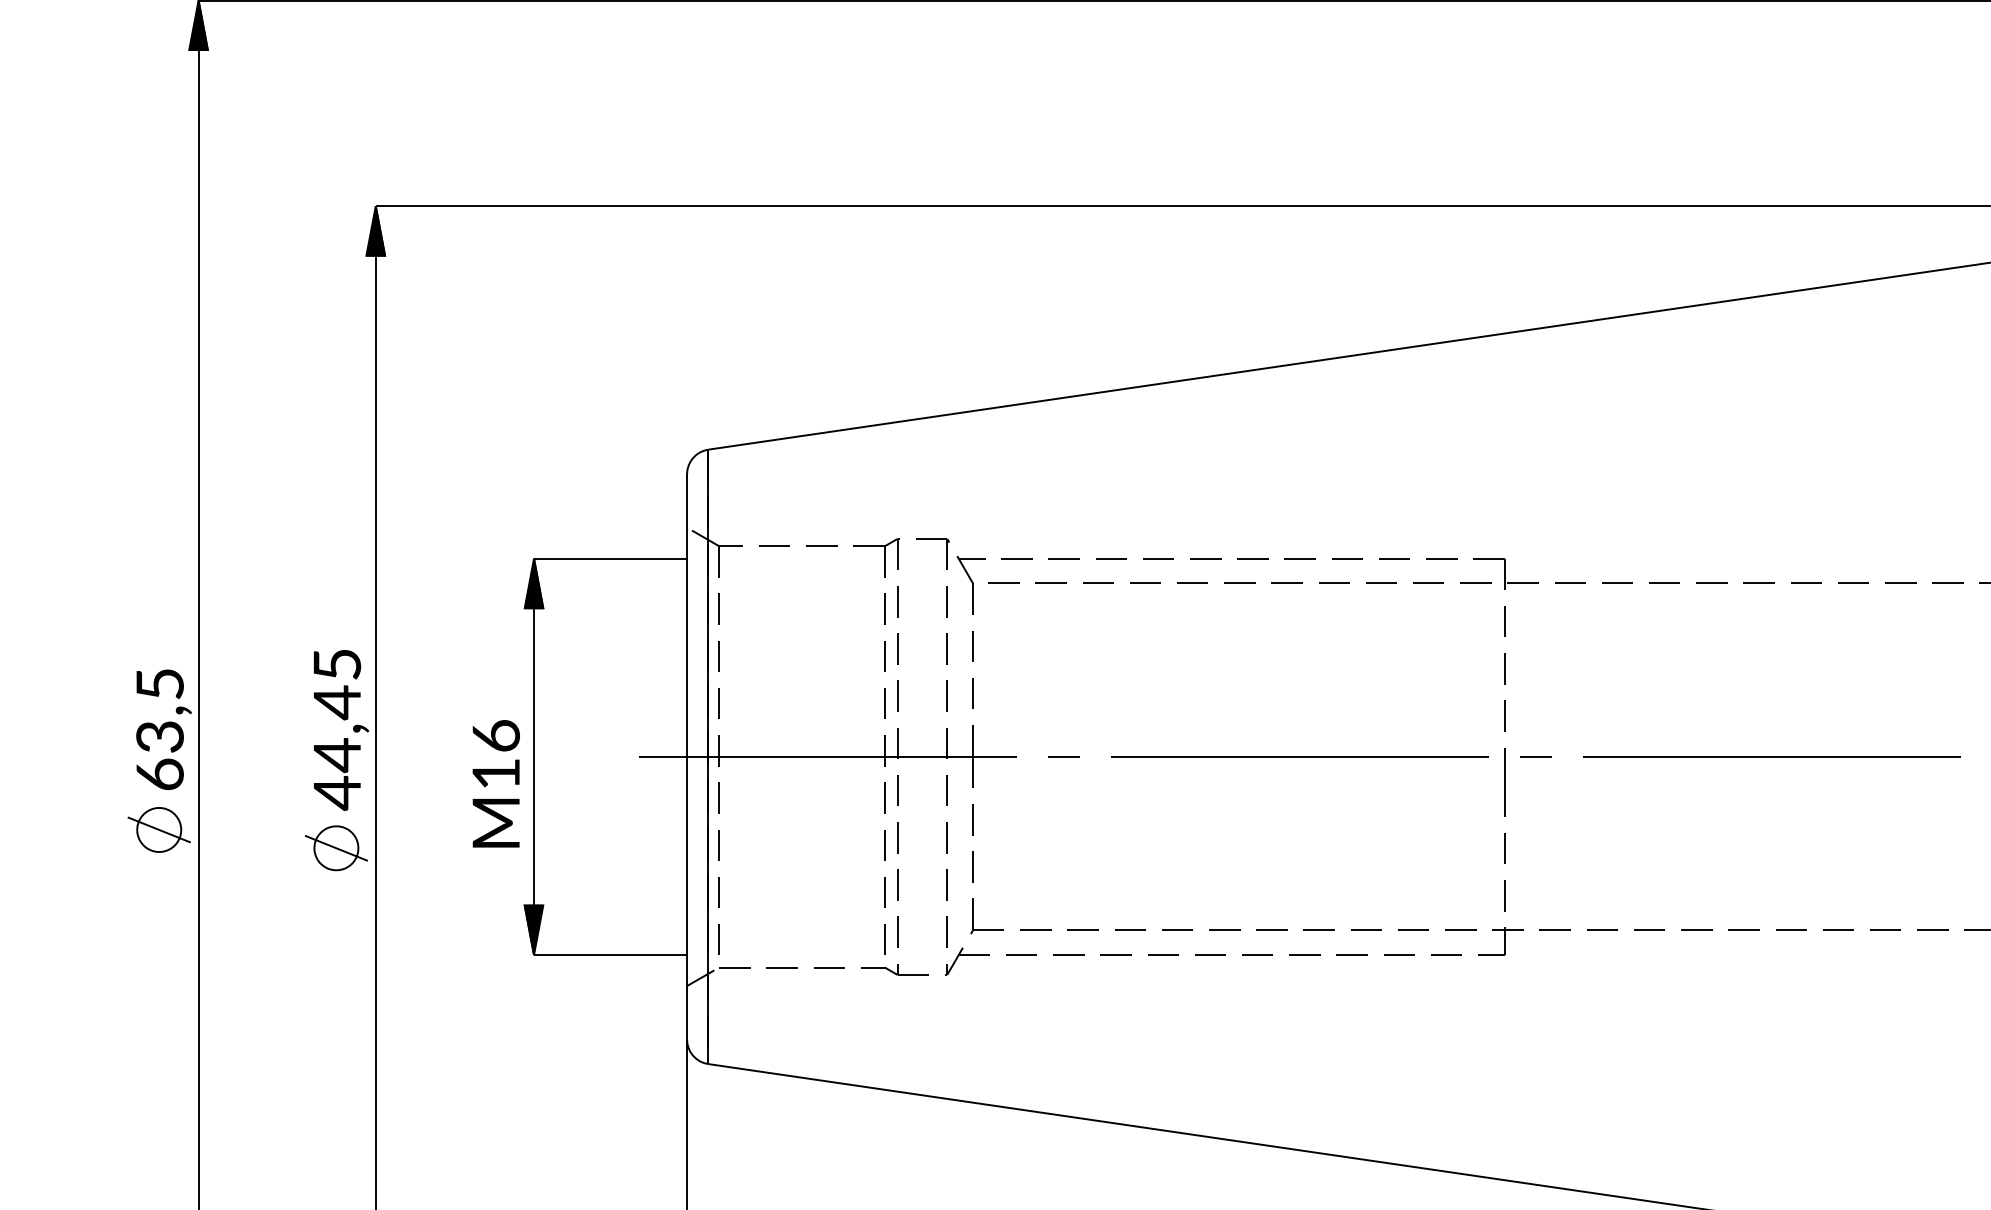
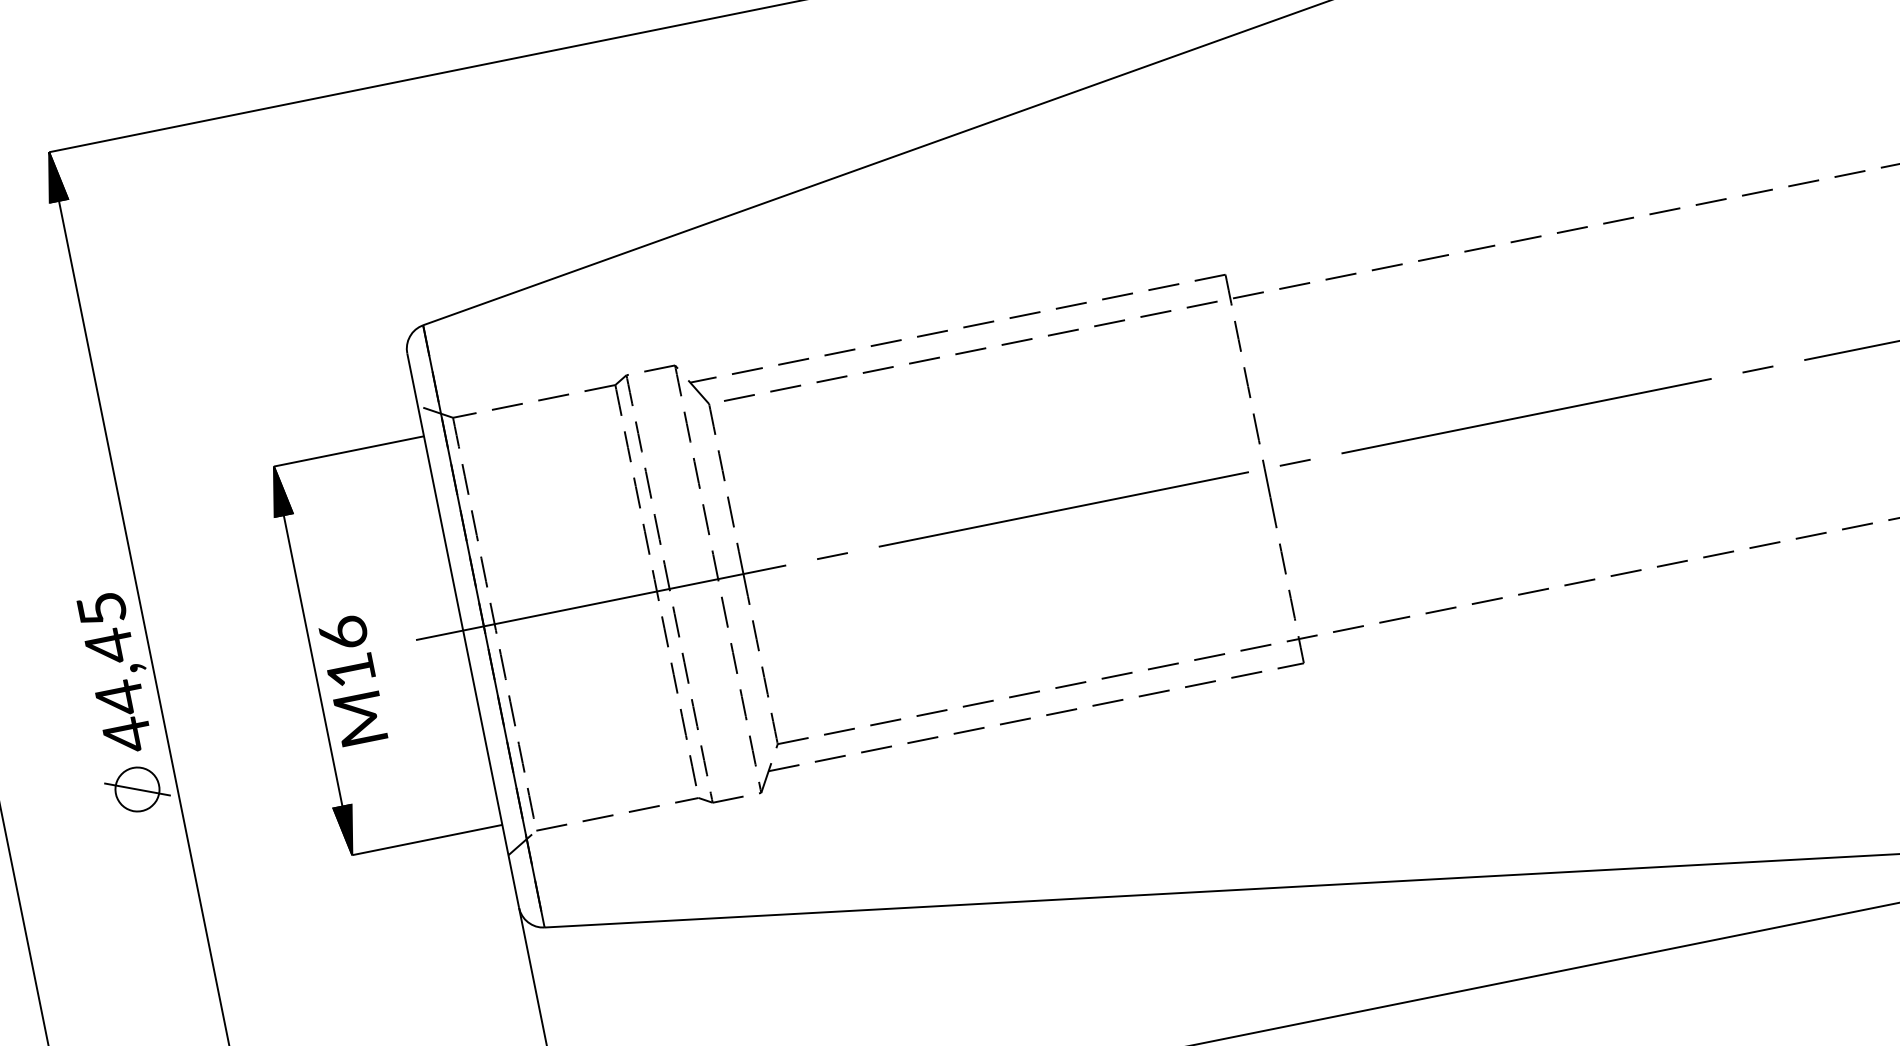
text: (495, 783) -> (352, 680), moved

